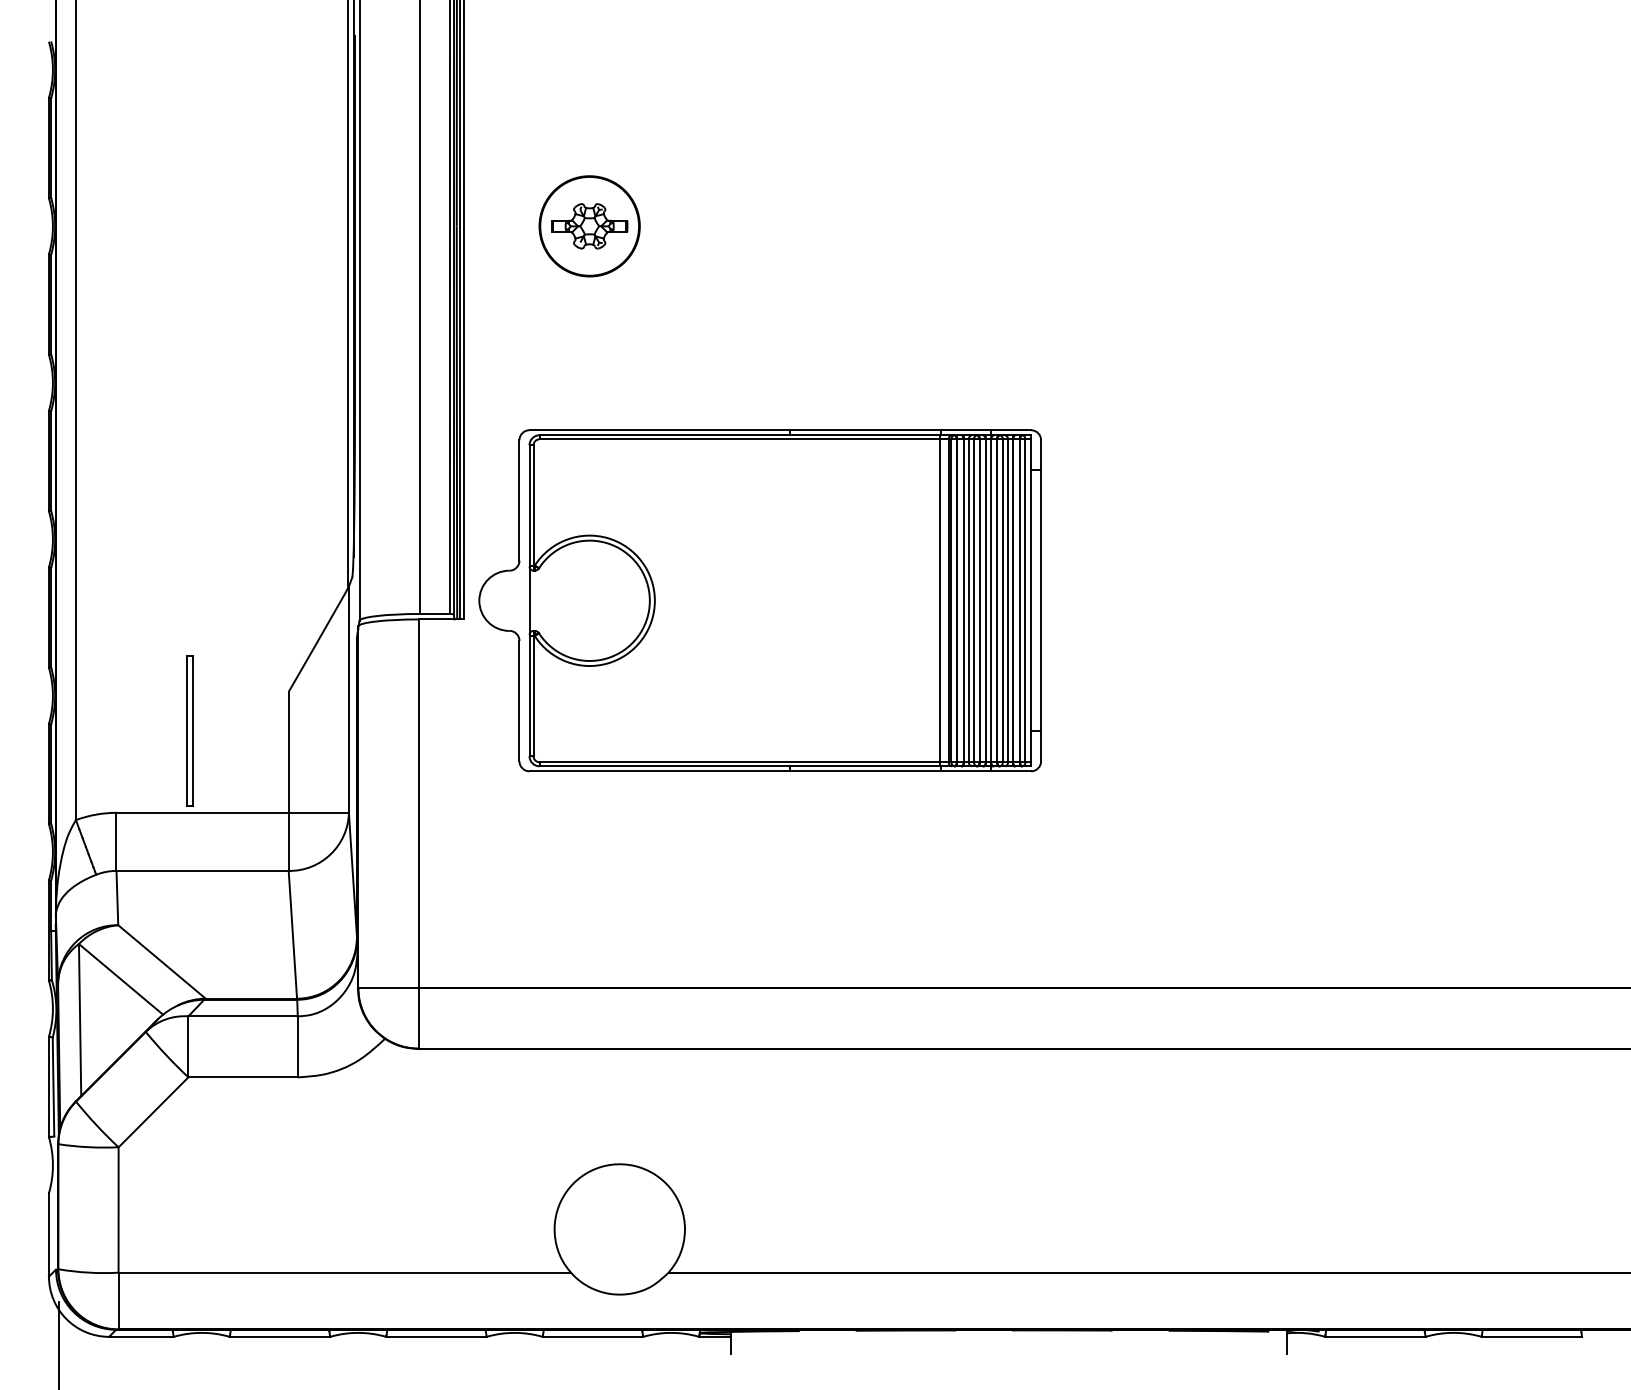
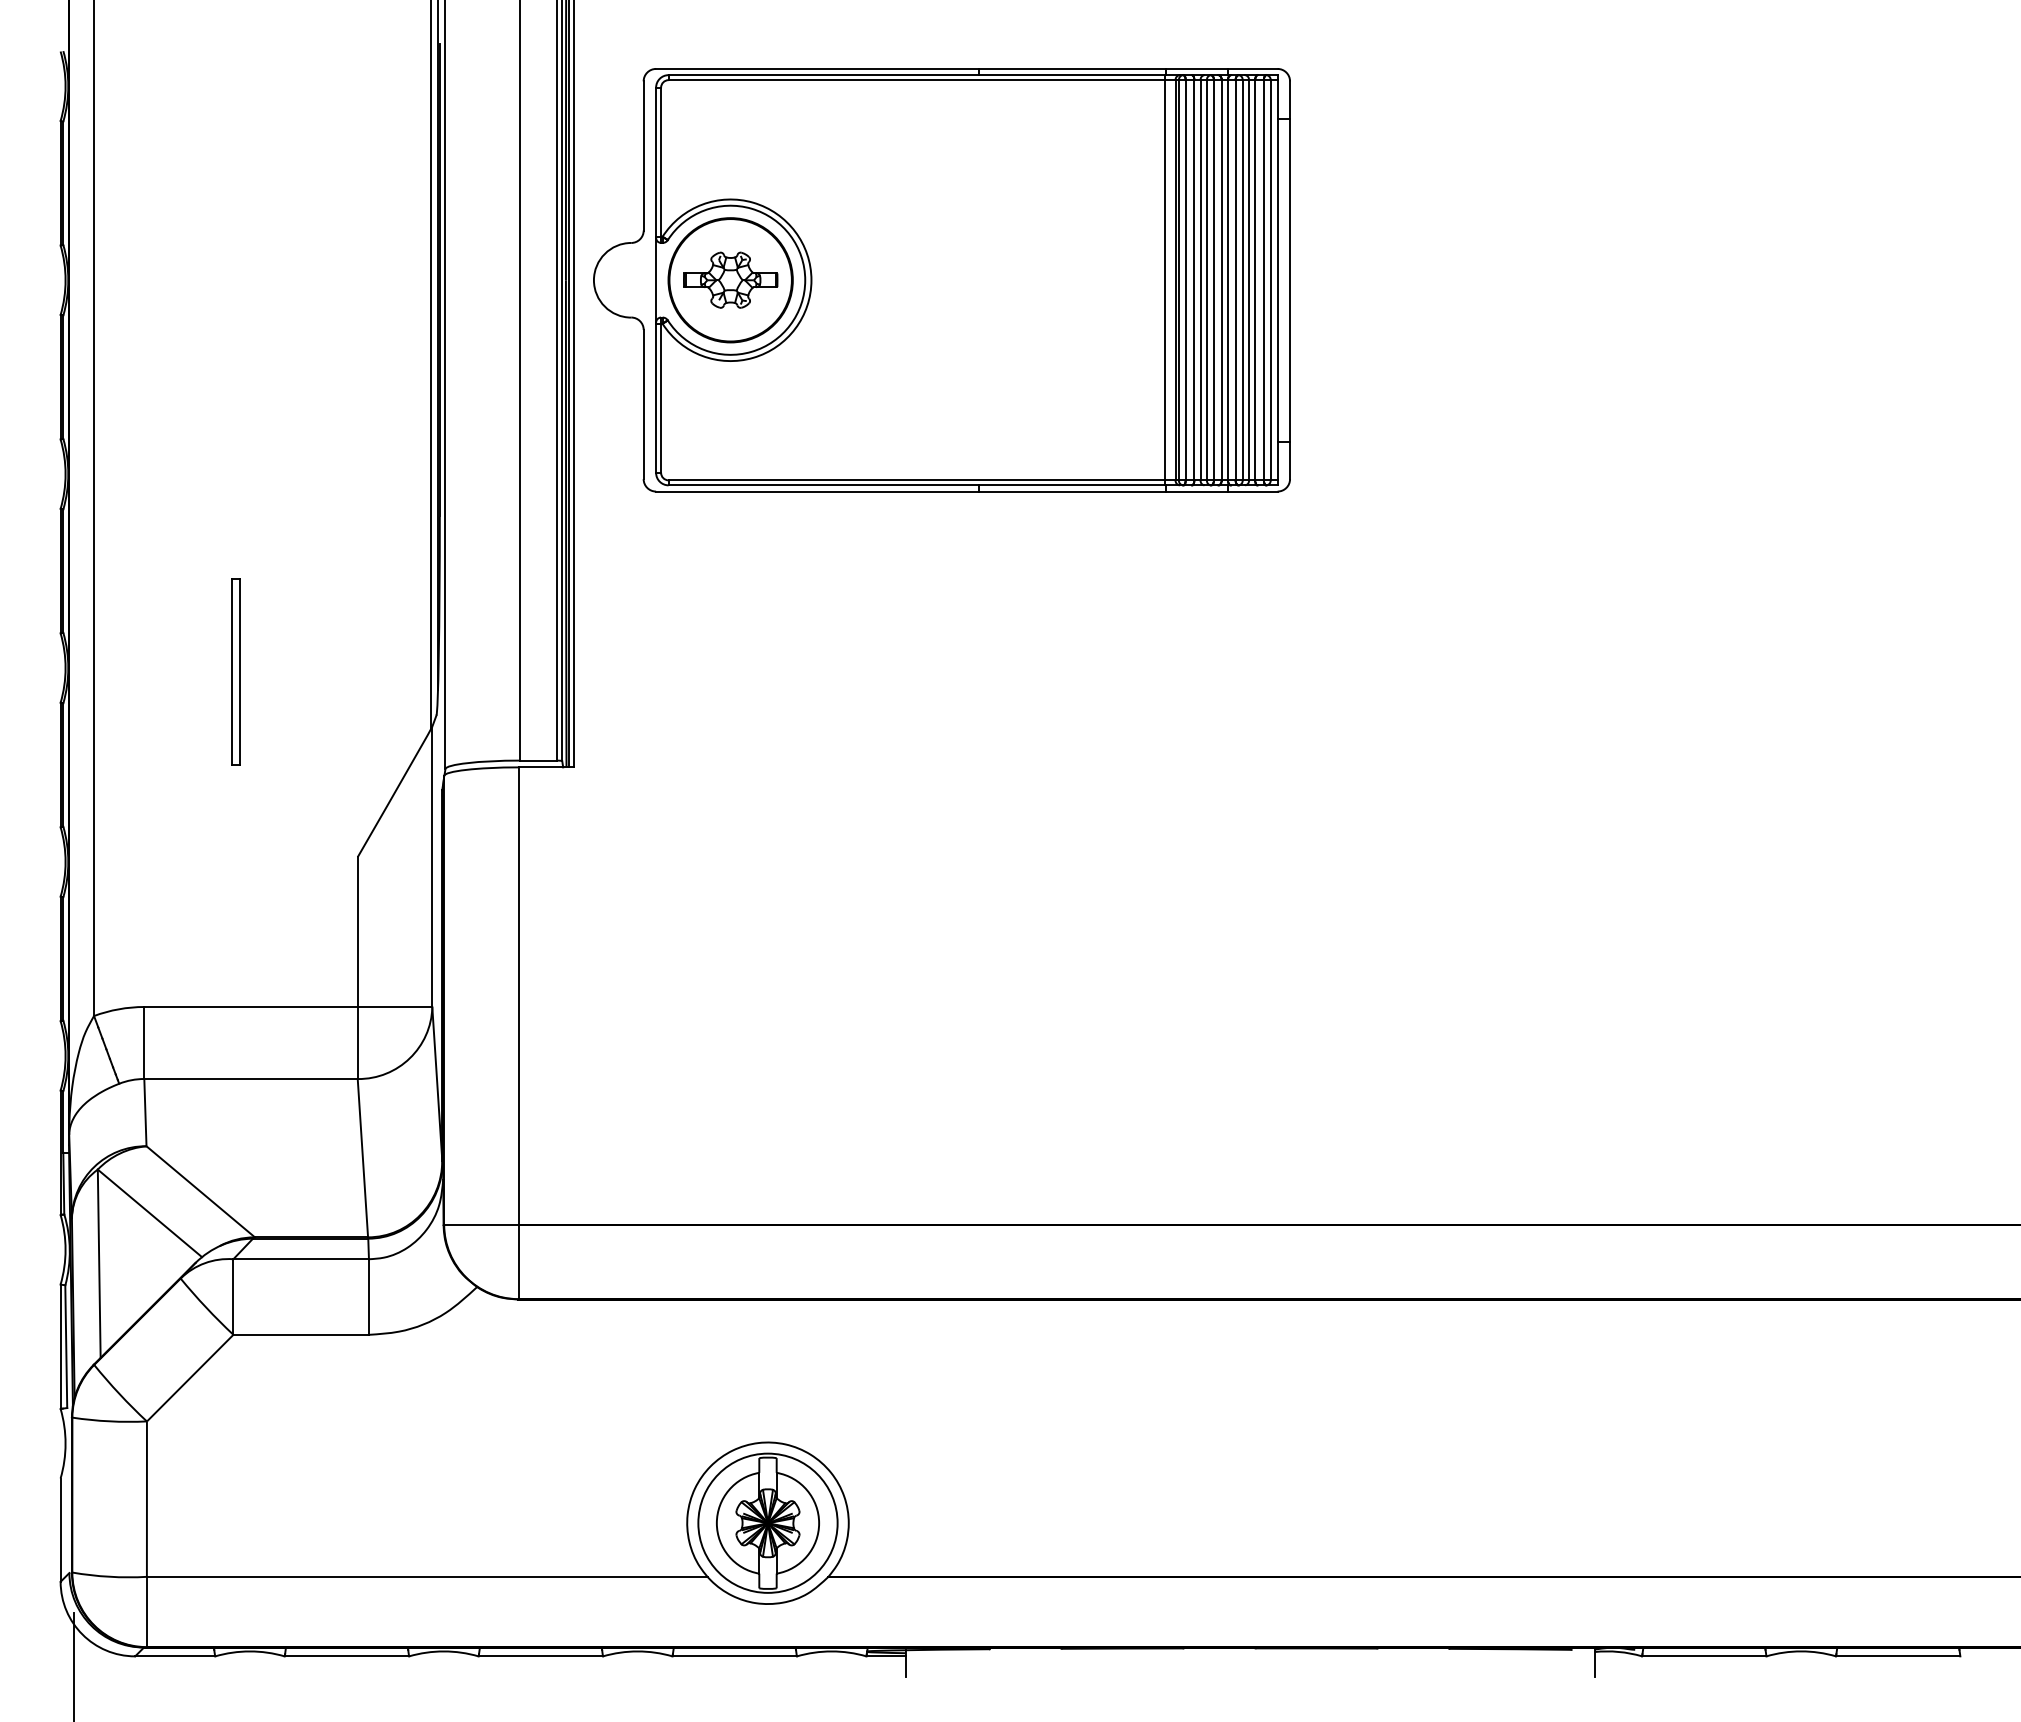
part: (759, 600) -> (941, 280), moved
part: (190, 730) -> (235, 671), moved
part: (619, 1228) -> (767, 1522), added

